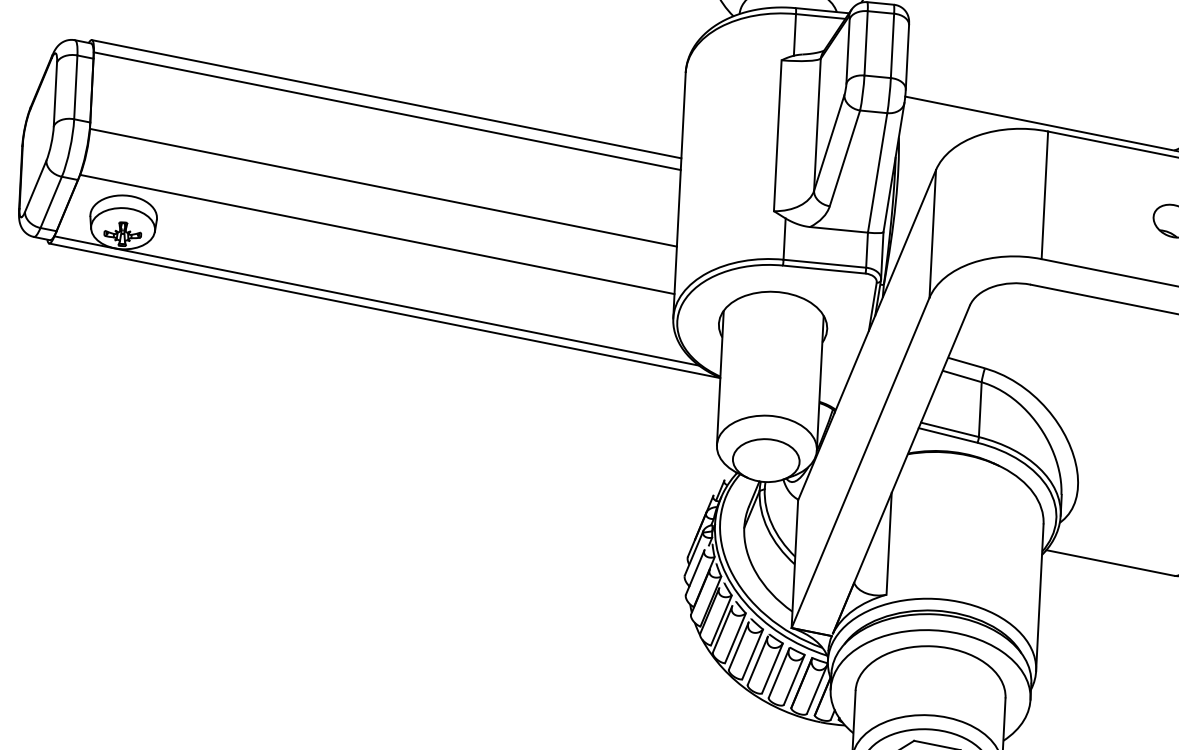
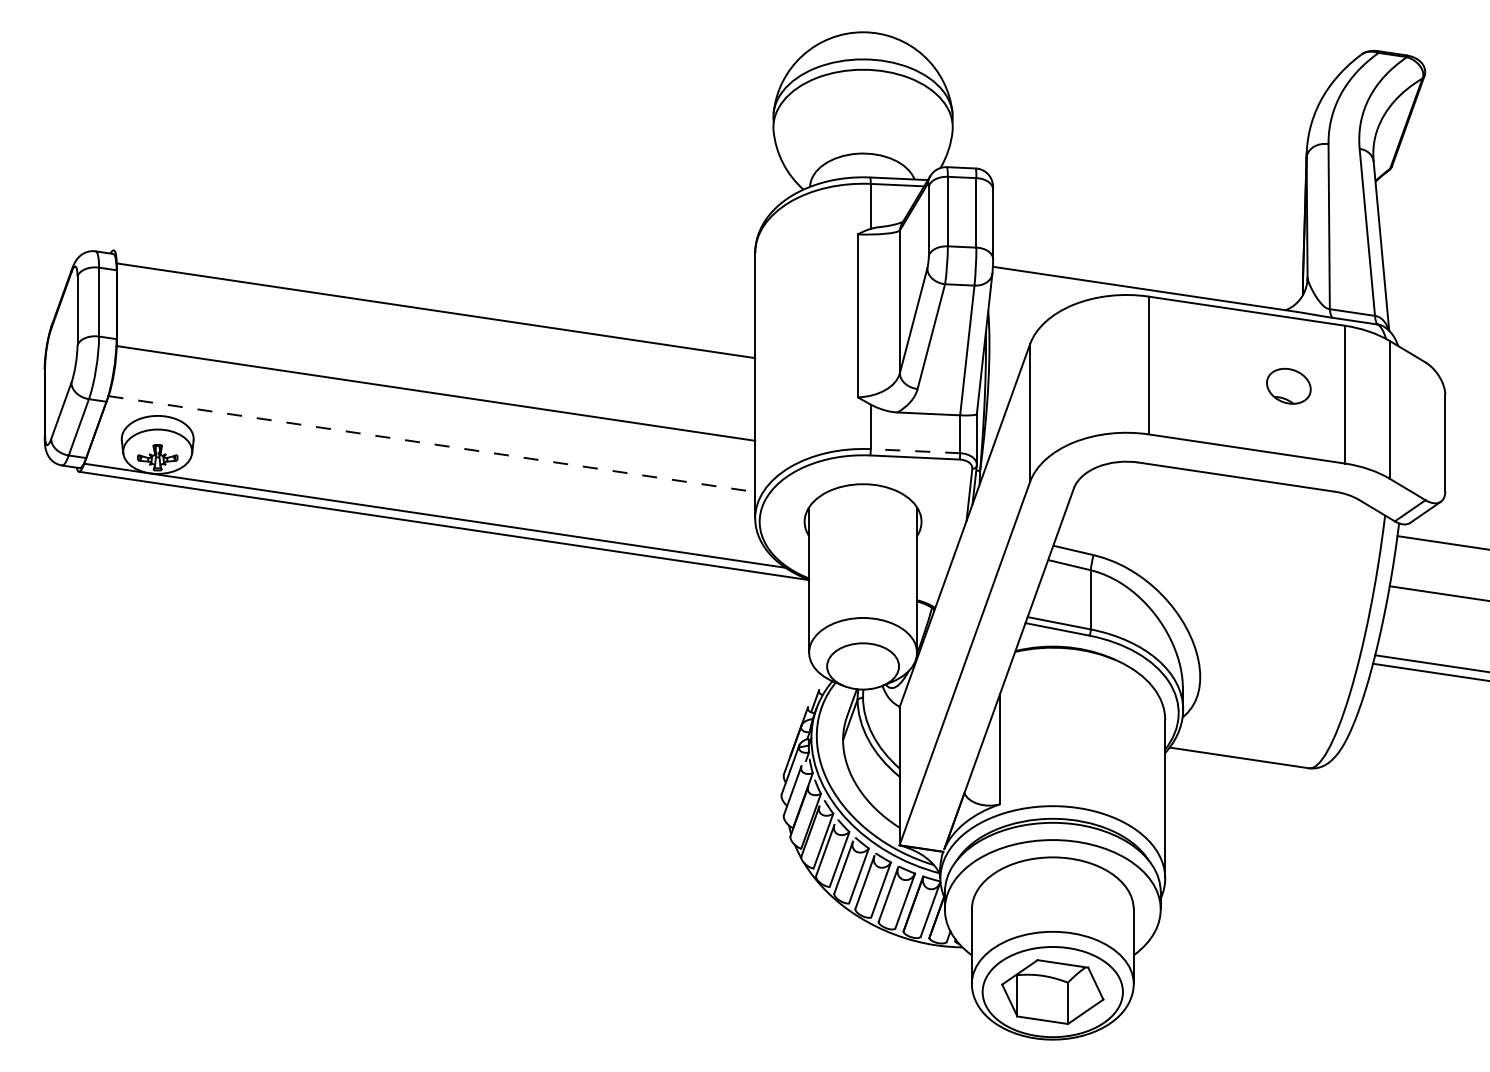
line: (386, 98) -> (434, 297), removed
line: (376, 234) -> (431, 444), solid -> dashed
line: (824, 264) -> (915, 451), solid -> dashed

